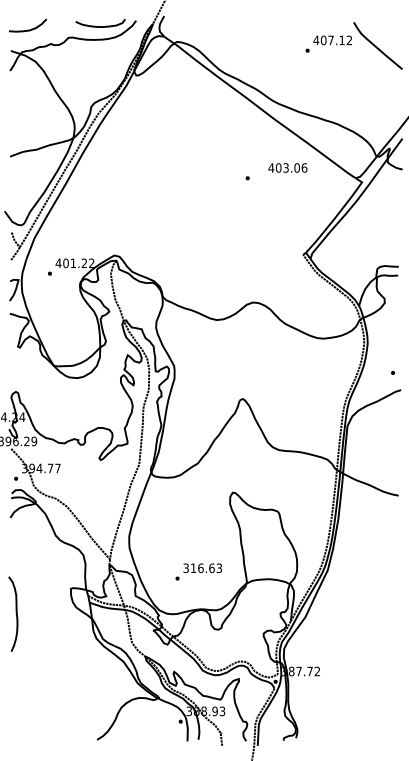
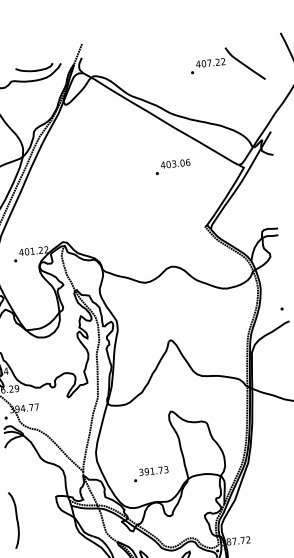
text: (341, 39) -> (217, 61), 407.12 -> 407.22
text: (287, 167) -> (175, 163), moved
text: (202, 568) -> (153, 471), 316.63 -> 391.73

